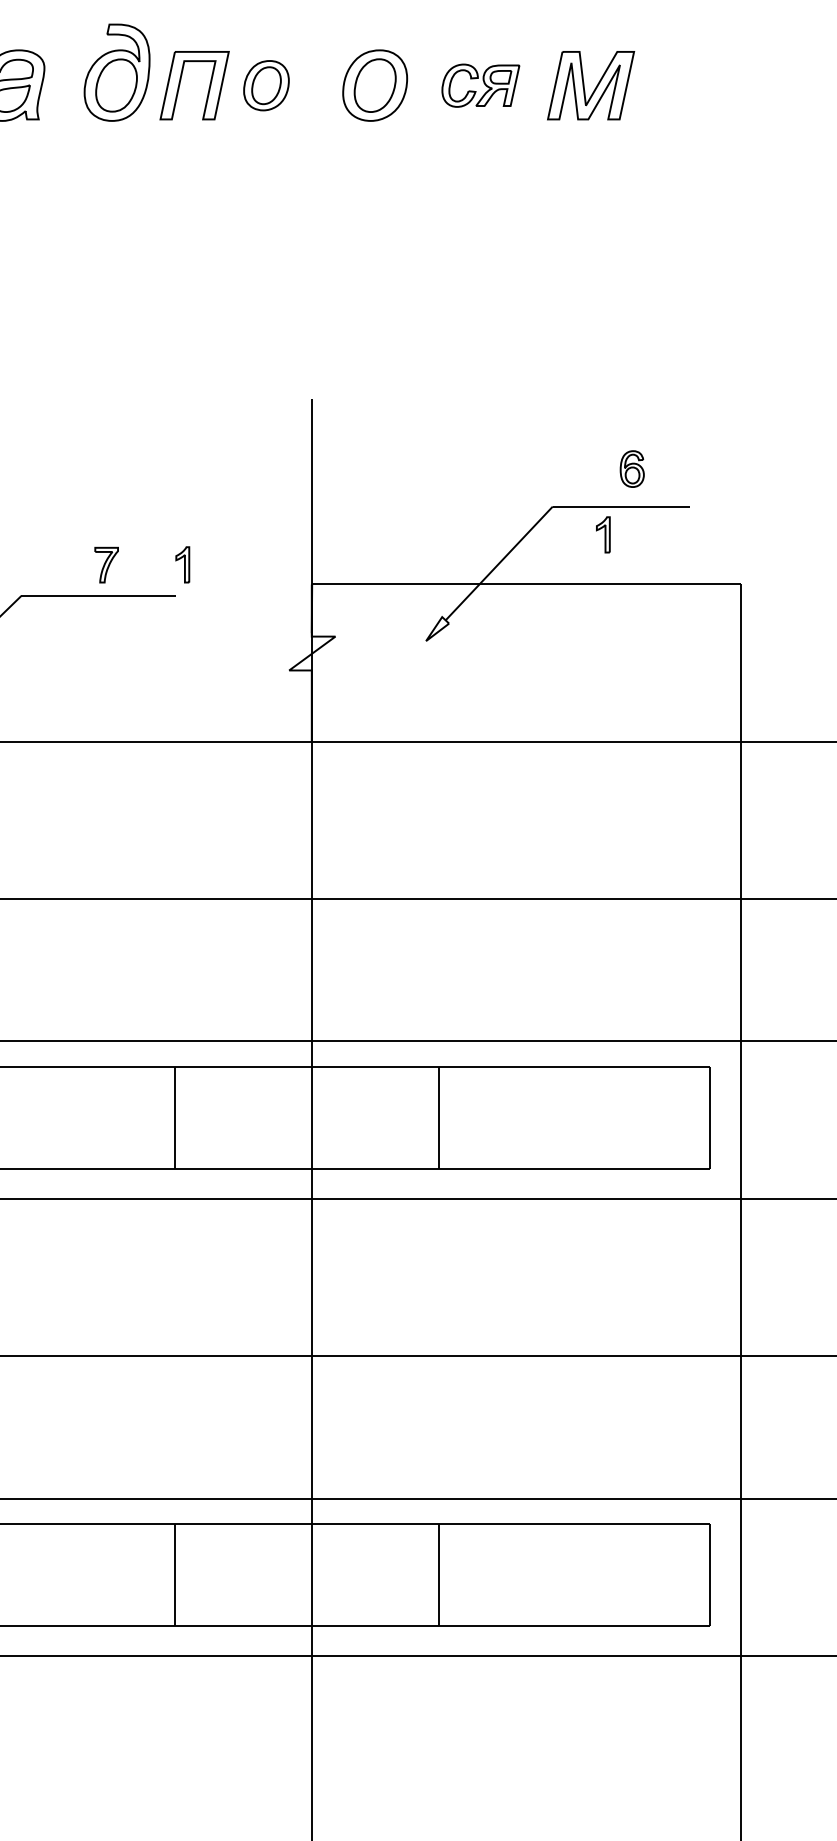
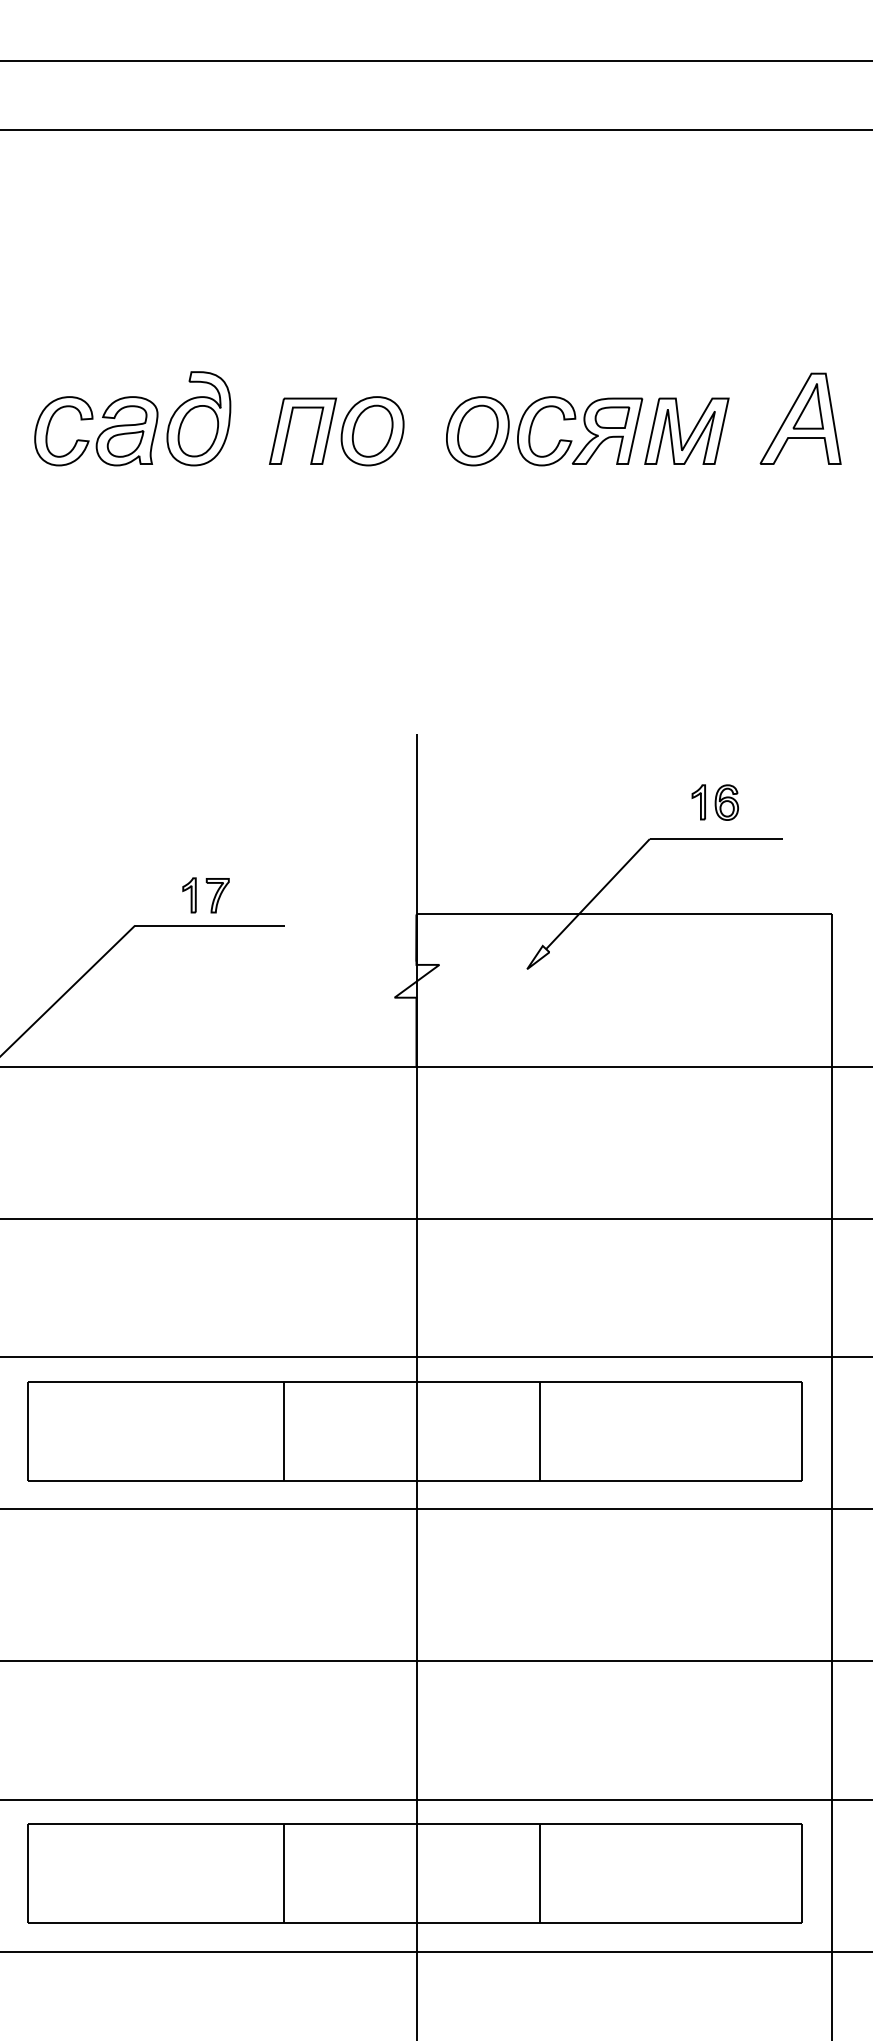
part: (116, 72) -> (198, 418), moved
part: (708, 72) -> (800, 418), added
part: (266, 85) -> (372, 431), size x1.43
part: (481, 85) -> (580, 431), size x1.67
part: (602, 535) -> (698, 802), moved
part: (182, 564) -> (189, 895), moved

